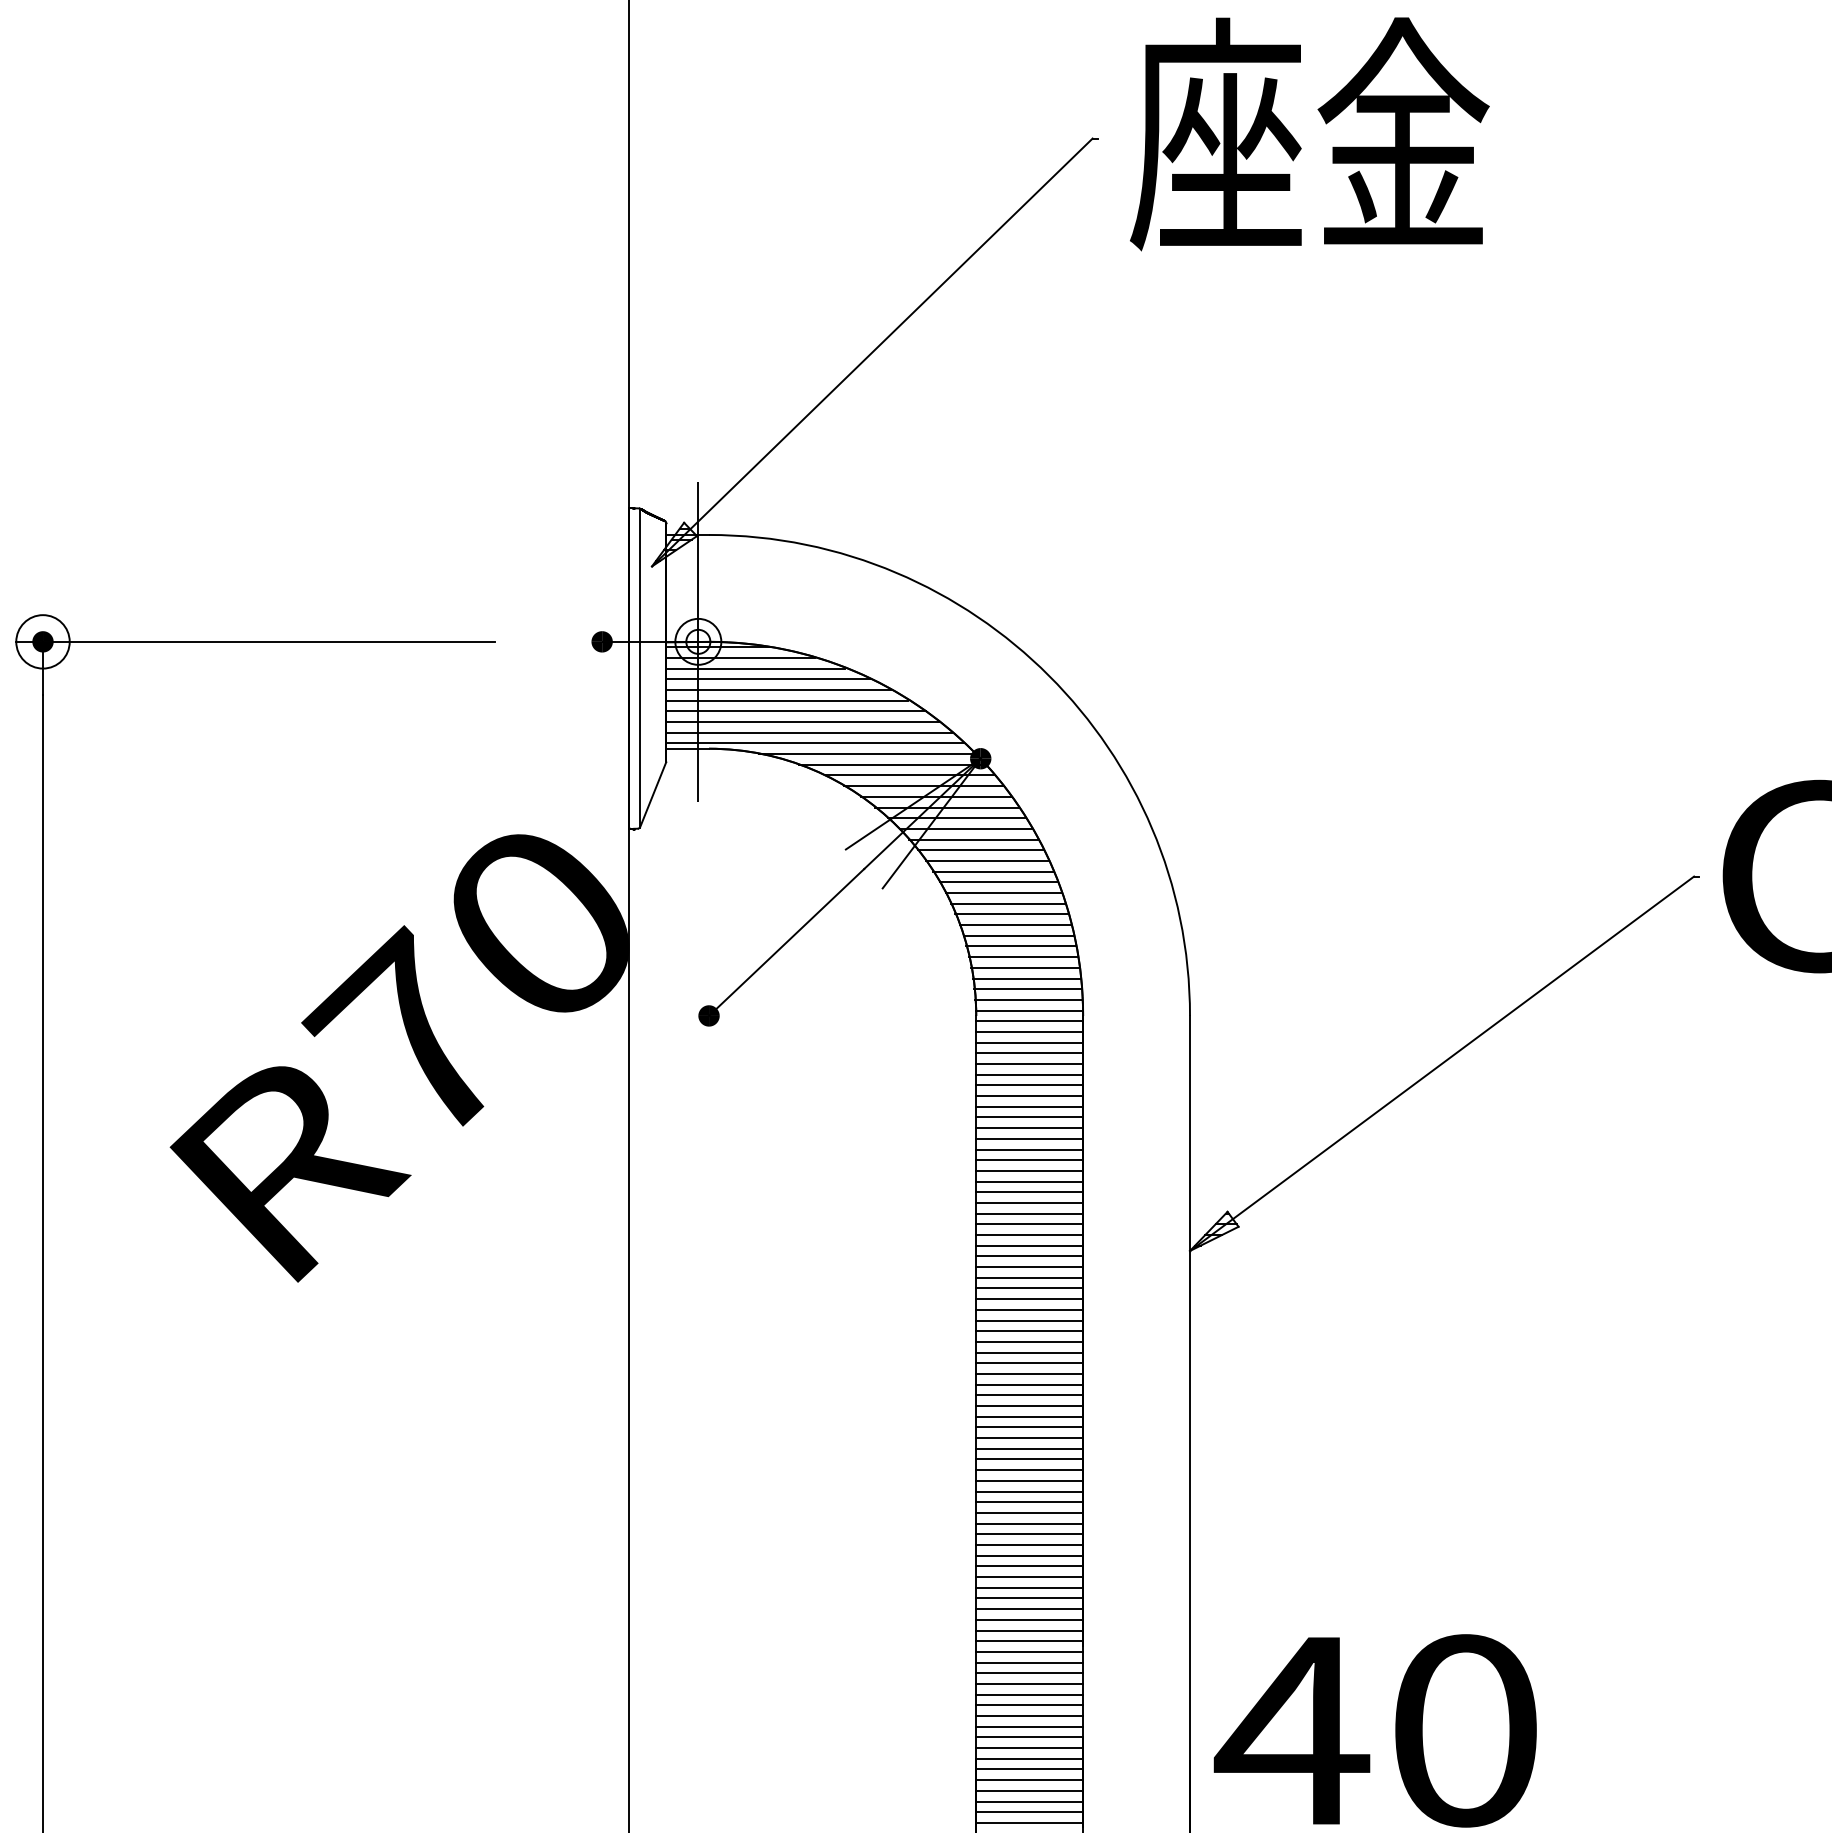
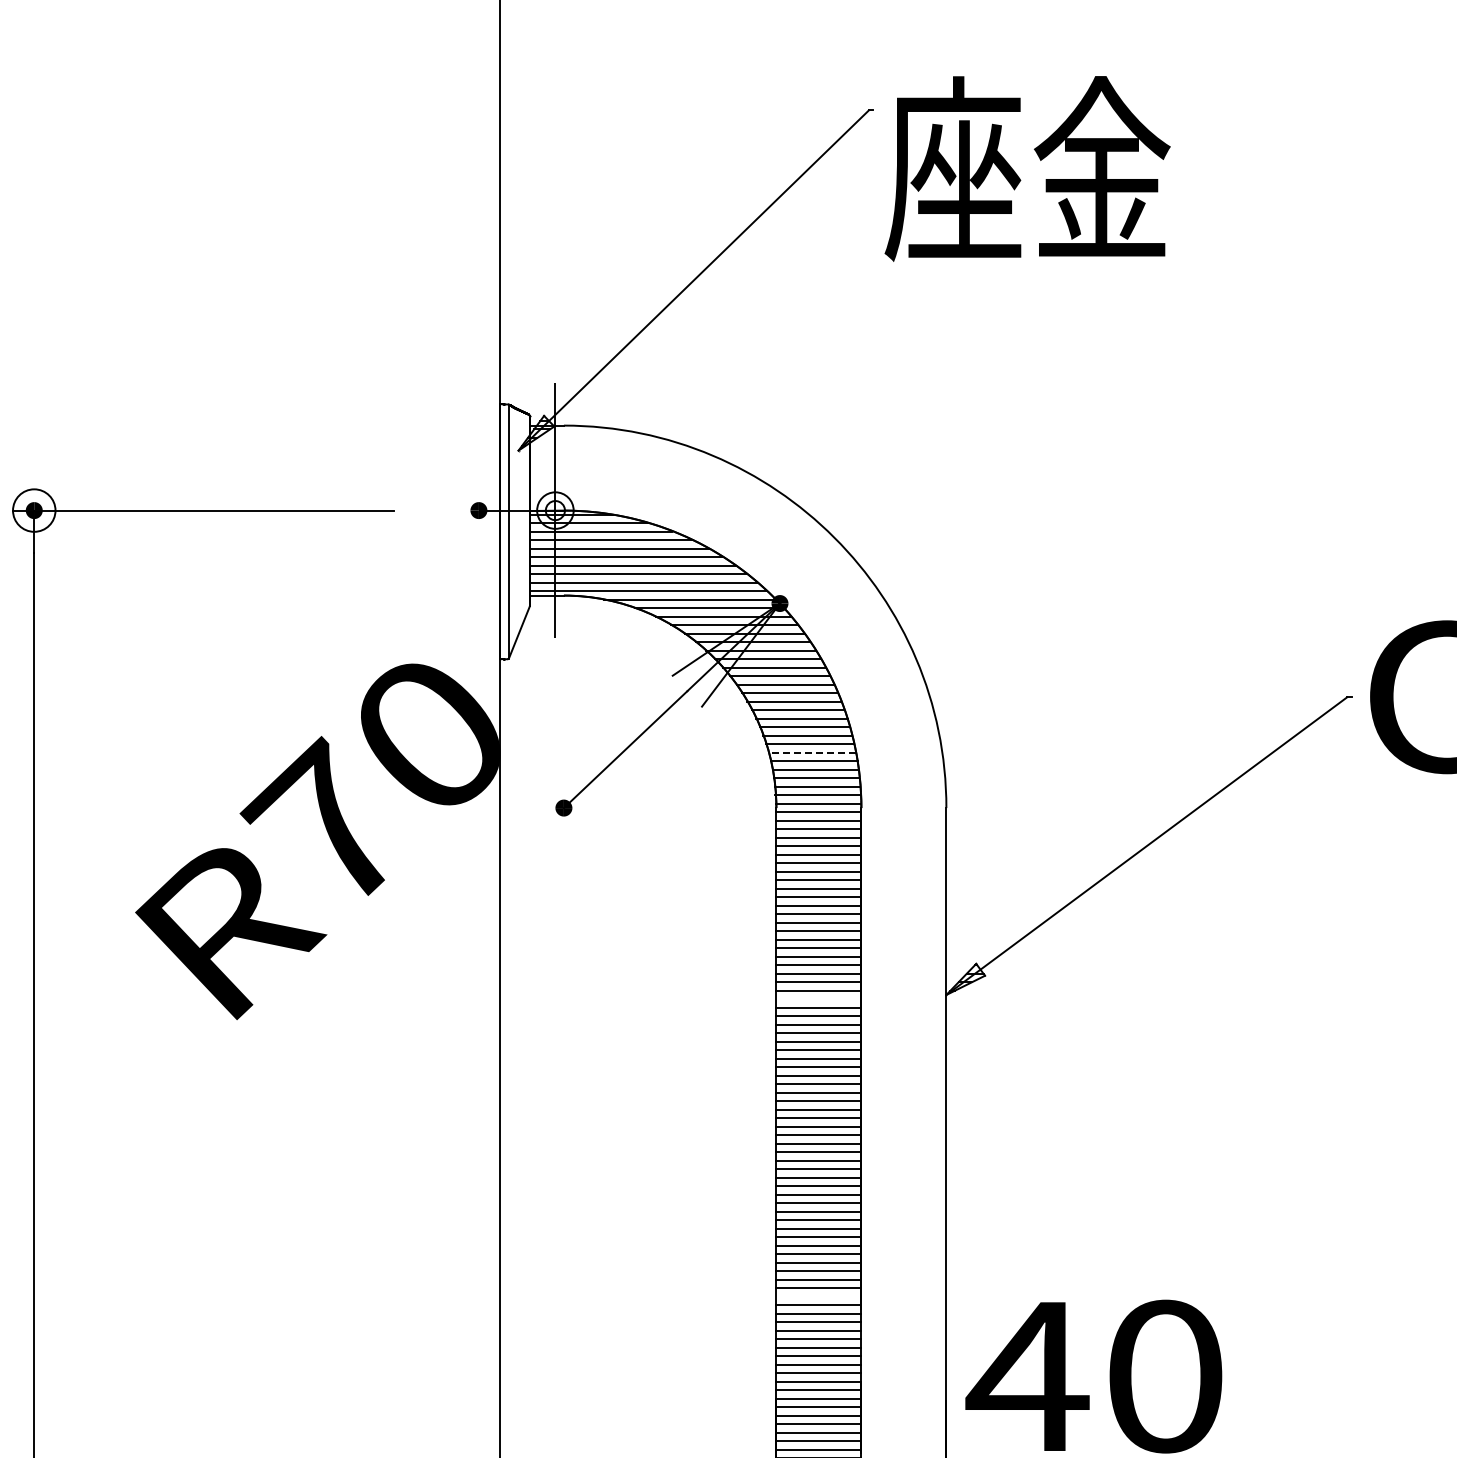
text: (1309, 133) -> (1027, 168), moved
line: (1021, 946) -> (812, 752), solid -> dashed
line: (1029, 1256) -> (818, 999), removed
line: (1029, 1630) -> (818, 1296), removed

